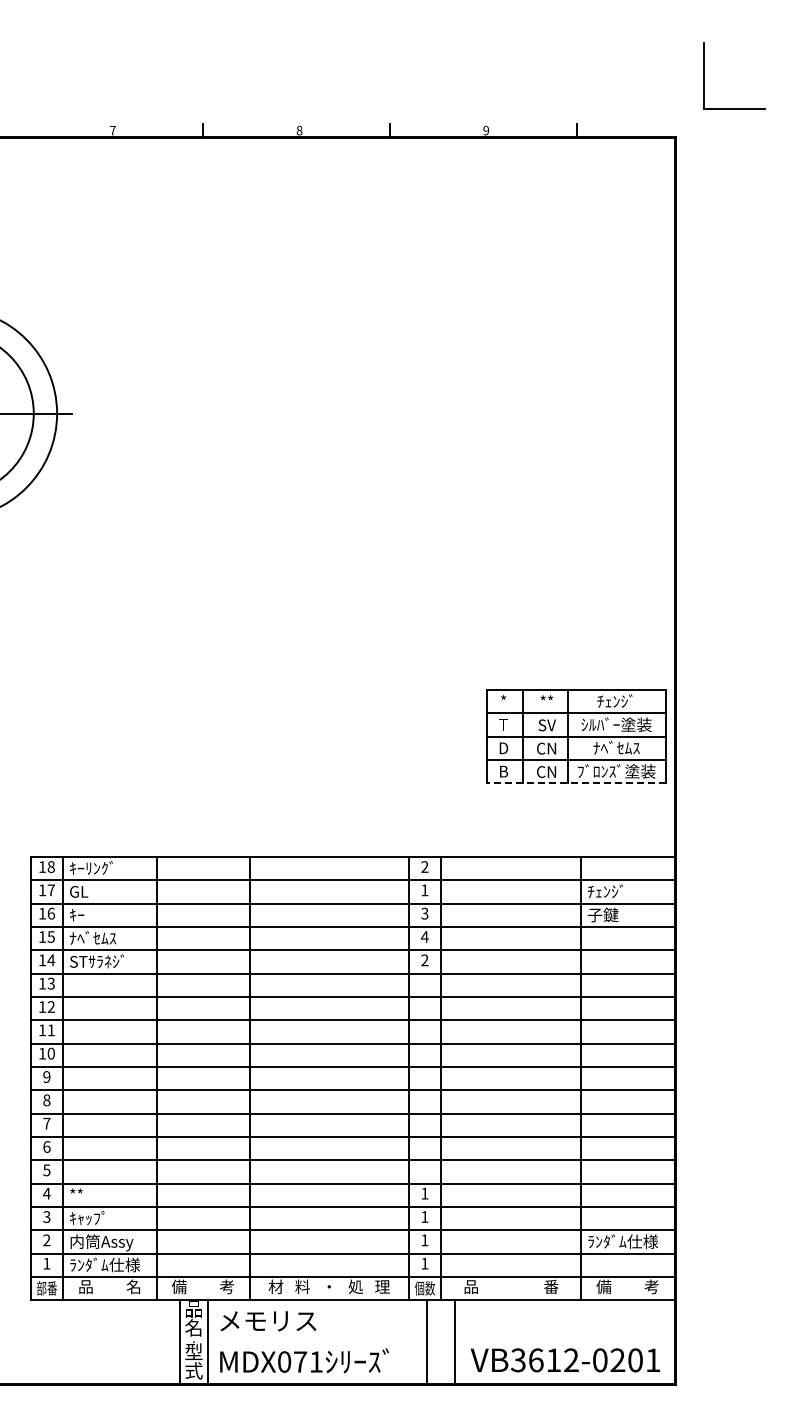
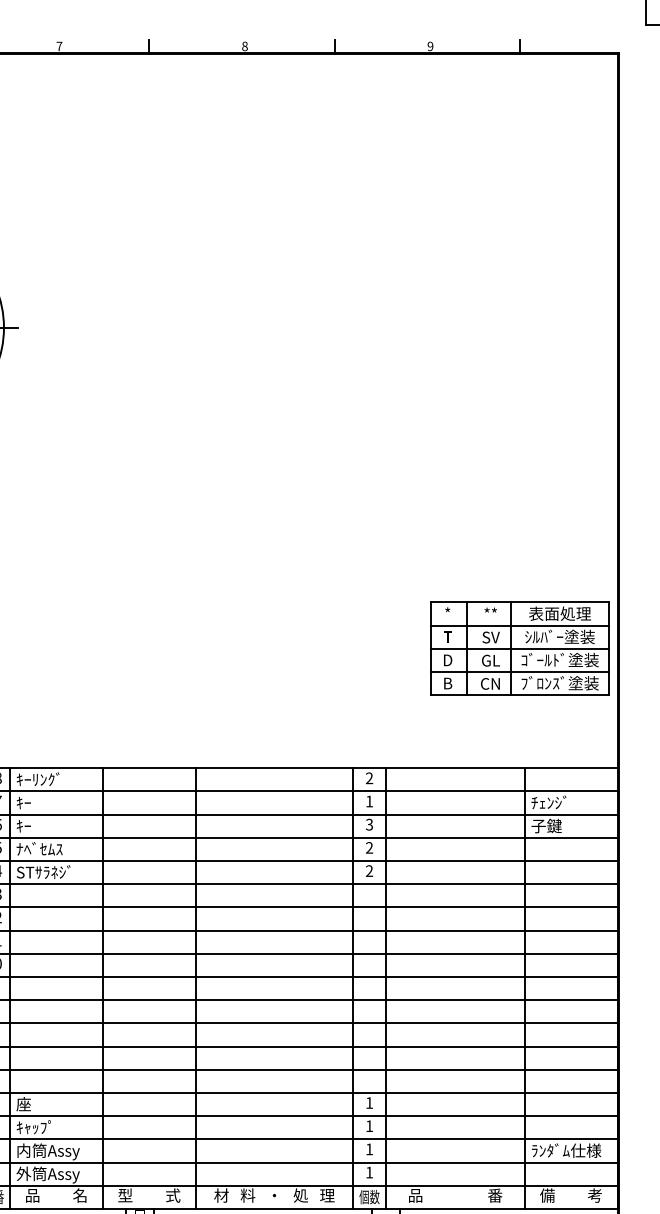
text: (616, 701) -> (559, 613), ﾁｪﾝｼﾞ -> 表面処理
text: (616, 747) -> (559, 659), ﾅﾍﾞｾﾑｽ -> ｺﾞｰﾙﾄﾞ塗装
text: (546, 748) -> (490, 660), CN -> GL
line: (576, 783) -> (520, 695), dashed -> solid
text: (79, 891) -> (26, 802), GL -> ｷｰ
text: (424, 936) -> (369, 847), 4 -> 2
text: (76, 1194) -> (23, 1103), ** -> 座
text: (104, 1265) -> (51, 1174), ﾗﾝﾀﾞﾑ仕様 -> 外筒Assy
text: (202, 1286) -> (148, 1195), 備         考 -> 型         式

